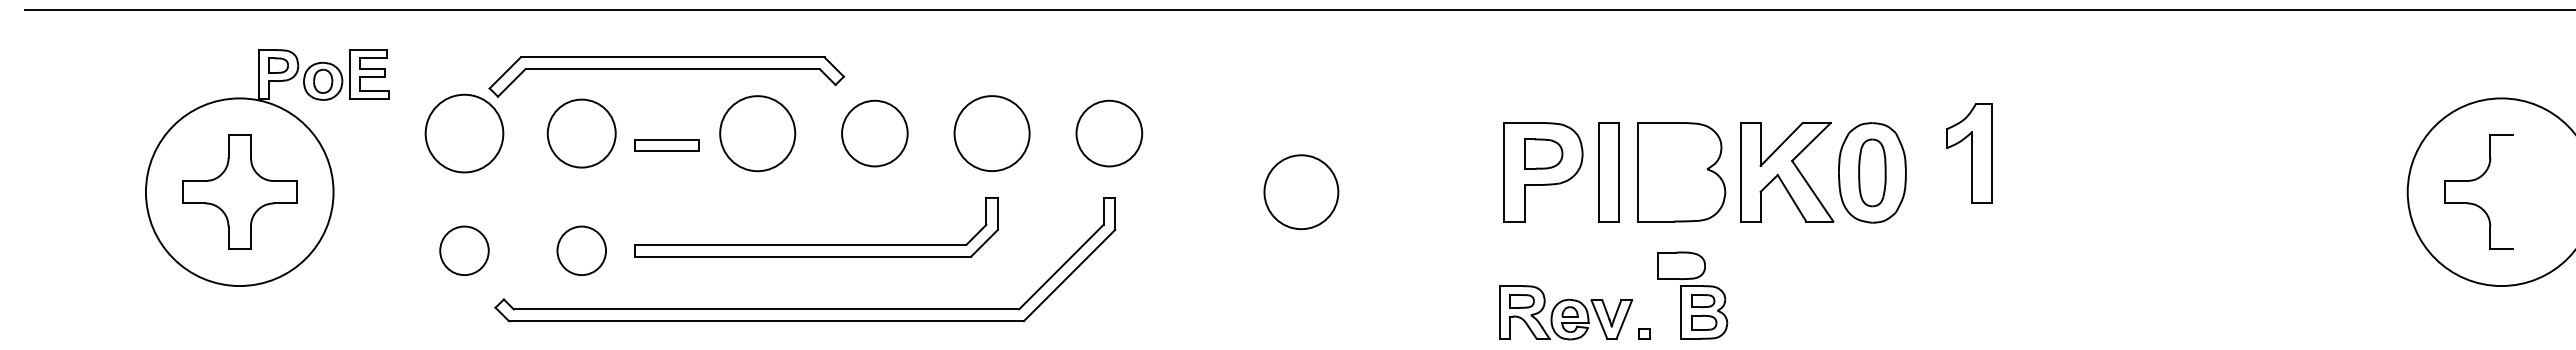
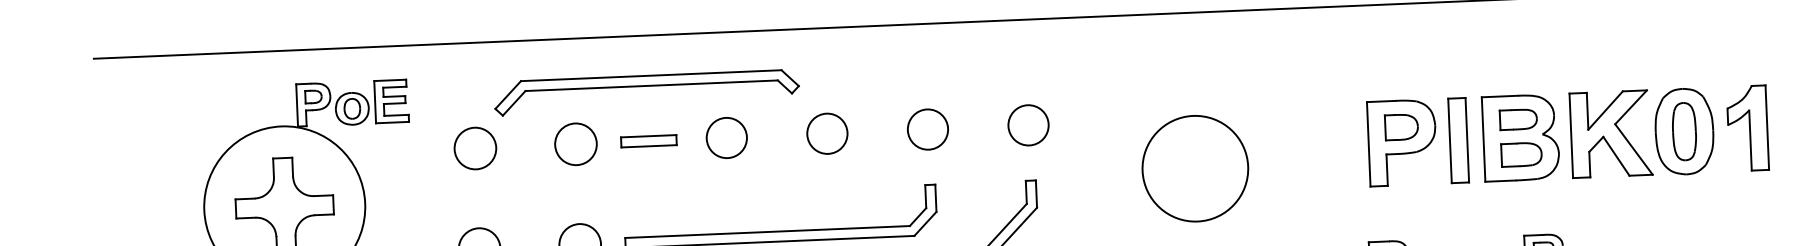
circle: (464, 133) -> (475, 148), size x0.62
circle: (581, 133) -> (575, 144), size x0.71
circle: (757, 133) -> (726, 137), size x0.62
circle: (874, 133) -> (827, 133), size x0.71
circle: (991, 133) -> (927, 129), size x0.62
circle: (1108, 133) -> (1027, 125), size x0.71
part: (666, 145) -> (648, 141), moved
part: (1679, 150) -> (1518, 119), added
part: (1969, 153) -> (1748, 128), moved
circle: (1300, 191) -> (1194, 168), size x1.67
part: (1681, 265) -> (1521, 154), moved

